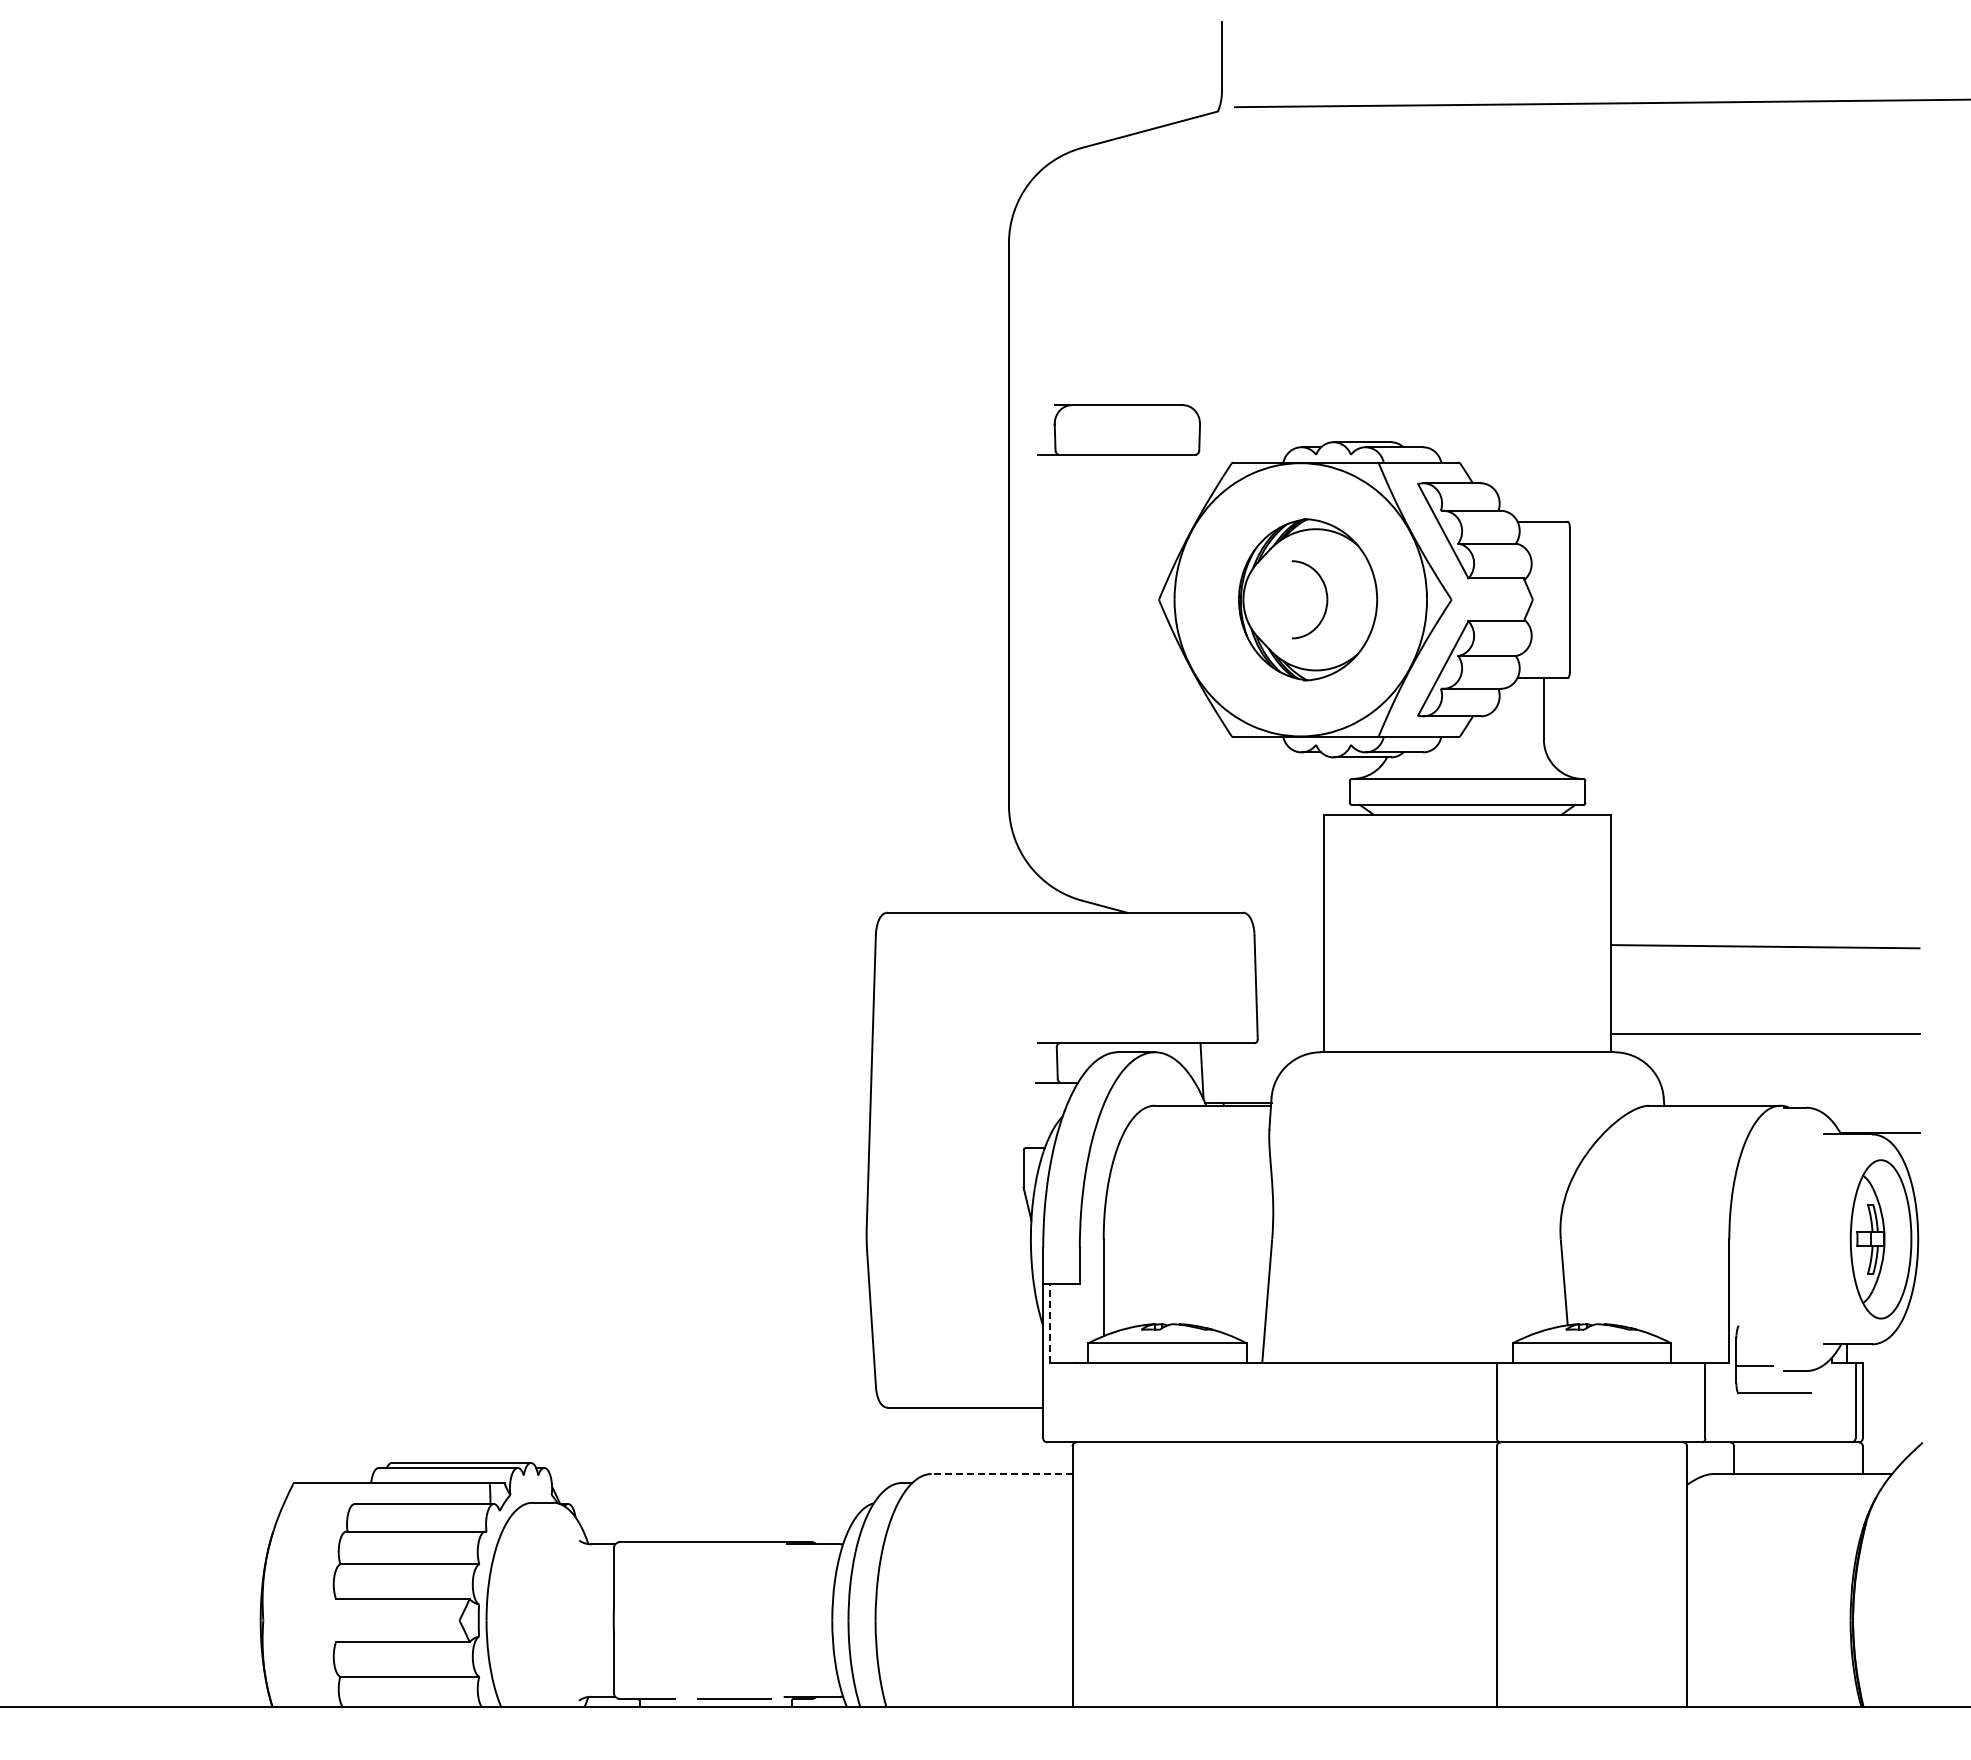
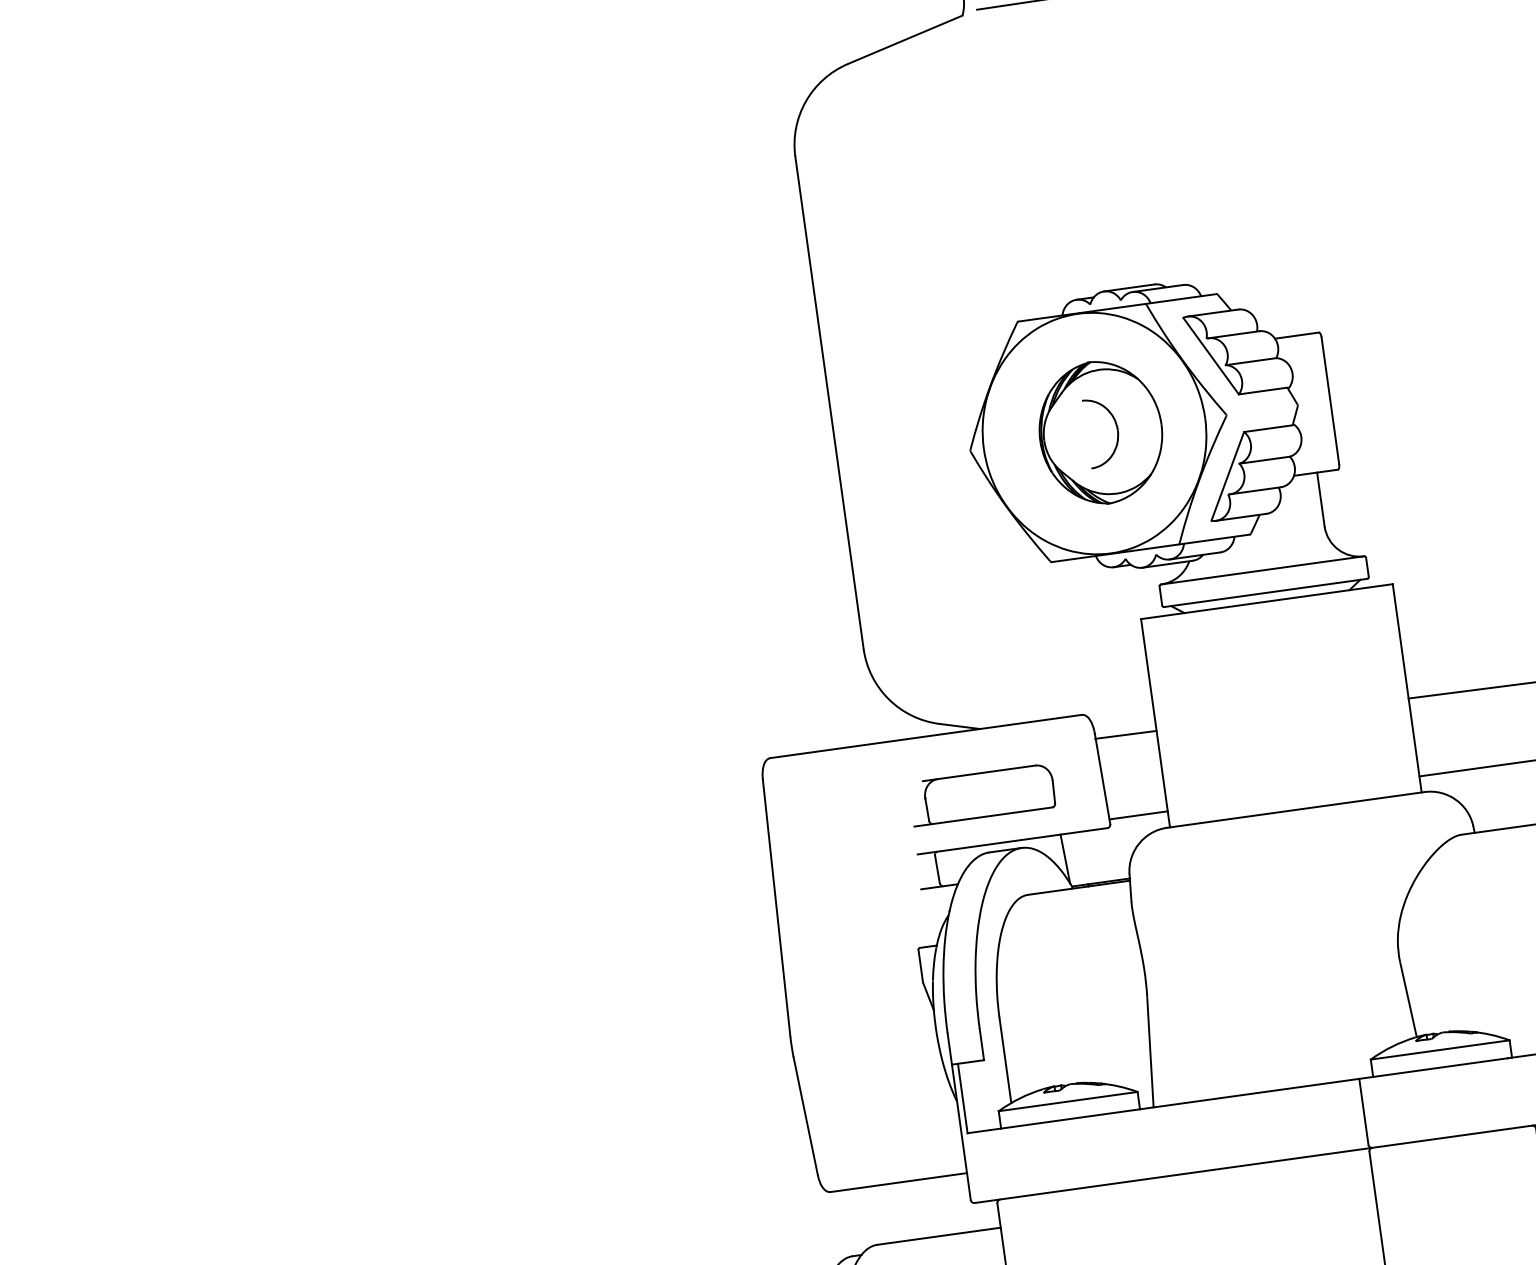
part: (1118, 429) -> (981, 794), moved
line: (1288, 941) -> (1125, 734), added
line: (1290, 1033) -> (1138, 815), added
line: (1050, 1323) -> (963, 1098), dashed -> solid
line: (1001, 1474) -> (938, 1236), dashed -> solid

